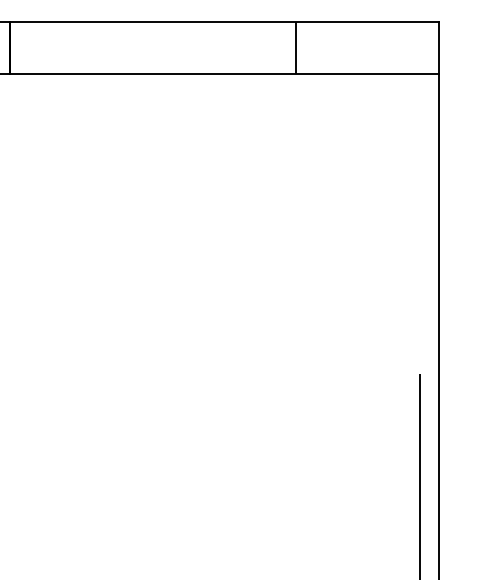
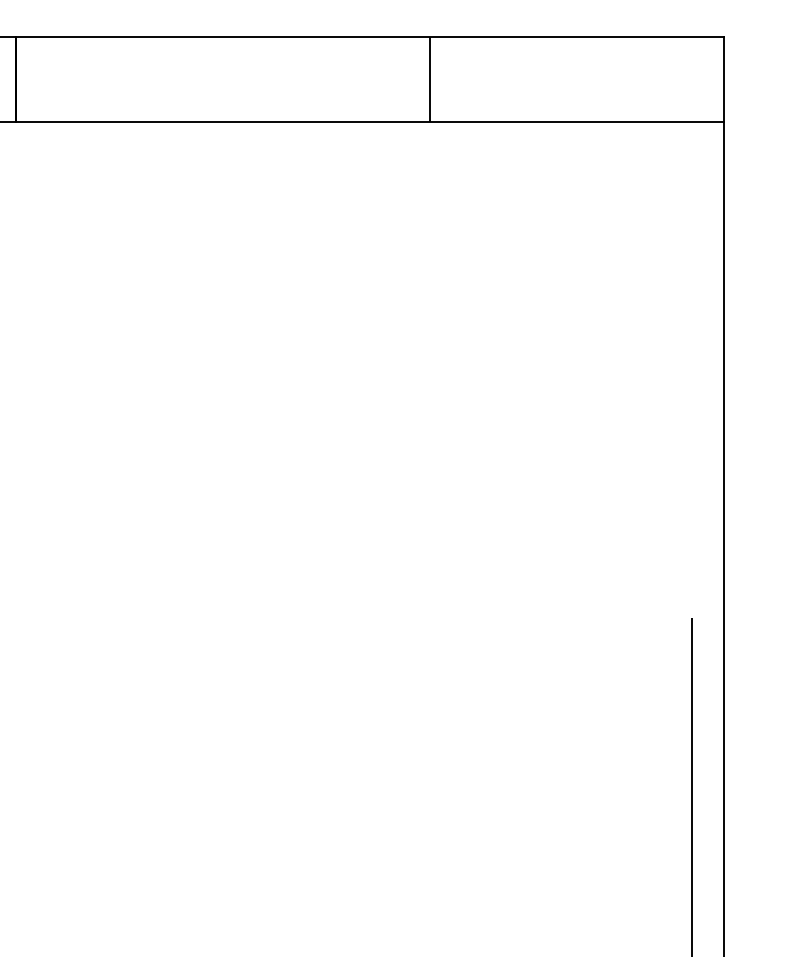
line: (295, 47) -> (429, 78), moved

